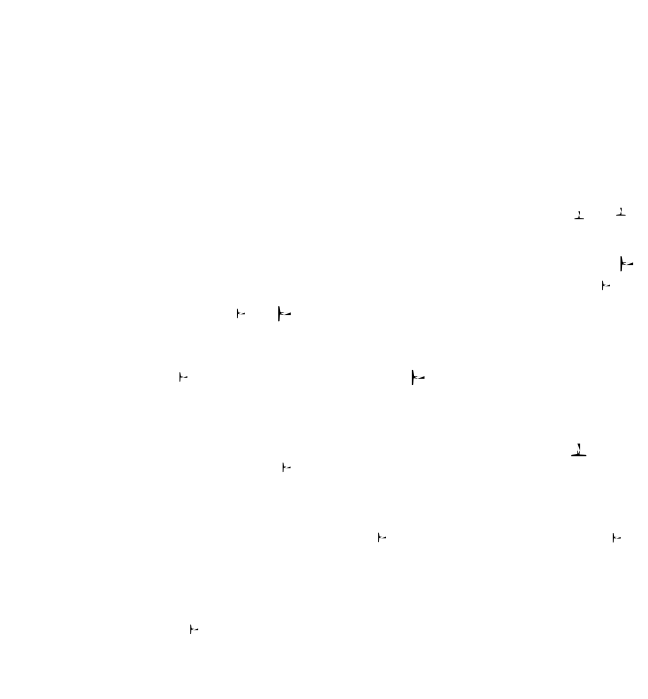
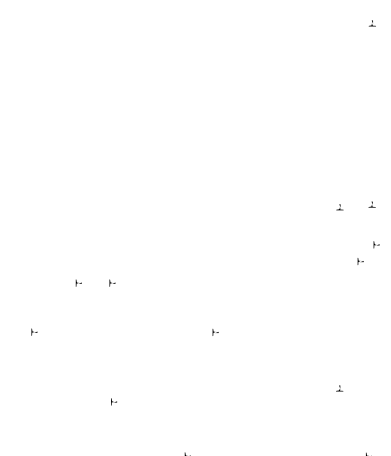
part: (626, 263) -> (376, 244), size x0.62
part: (284, 312) -> (112, 282), size x0.62
part: (417, 376) -> (215, 331), size x0.62
part: (578, 449) -> (339, 388), size x0.62

